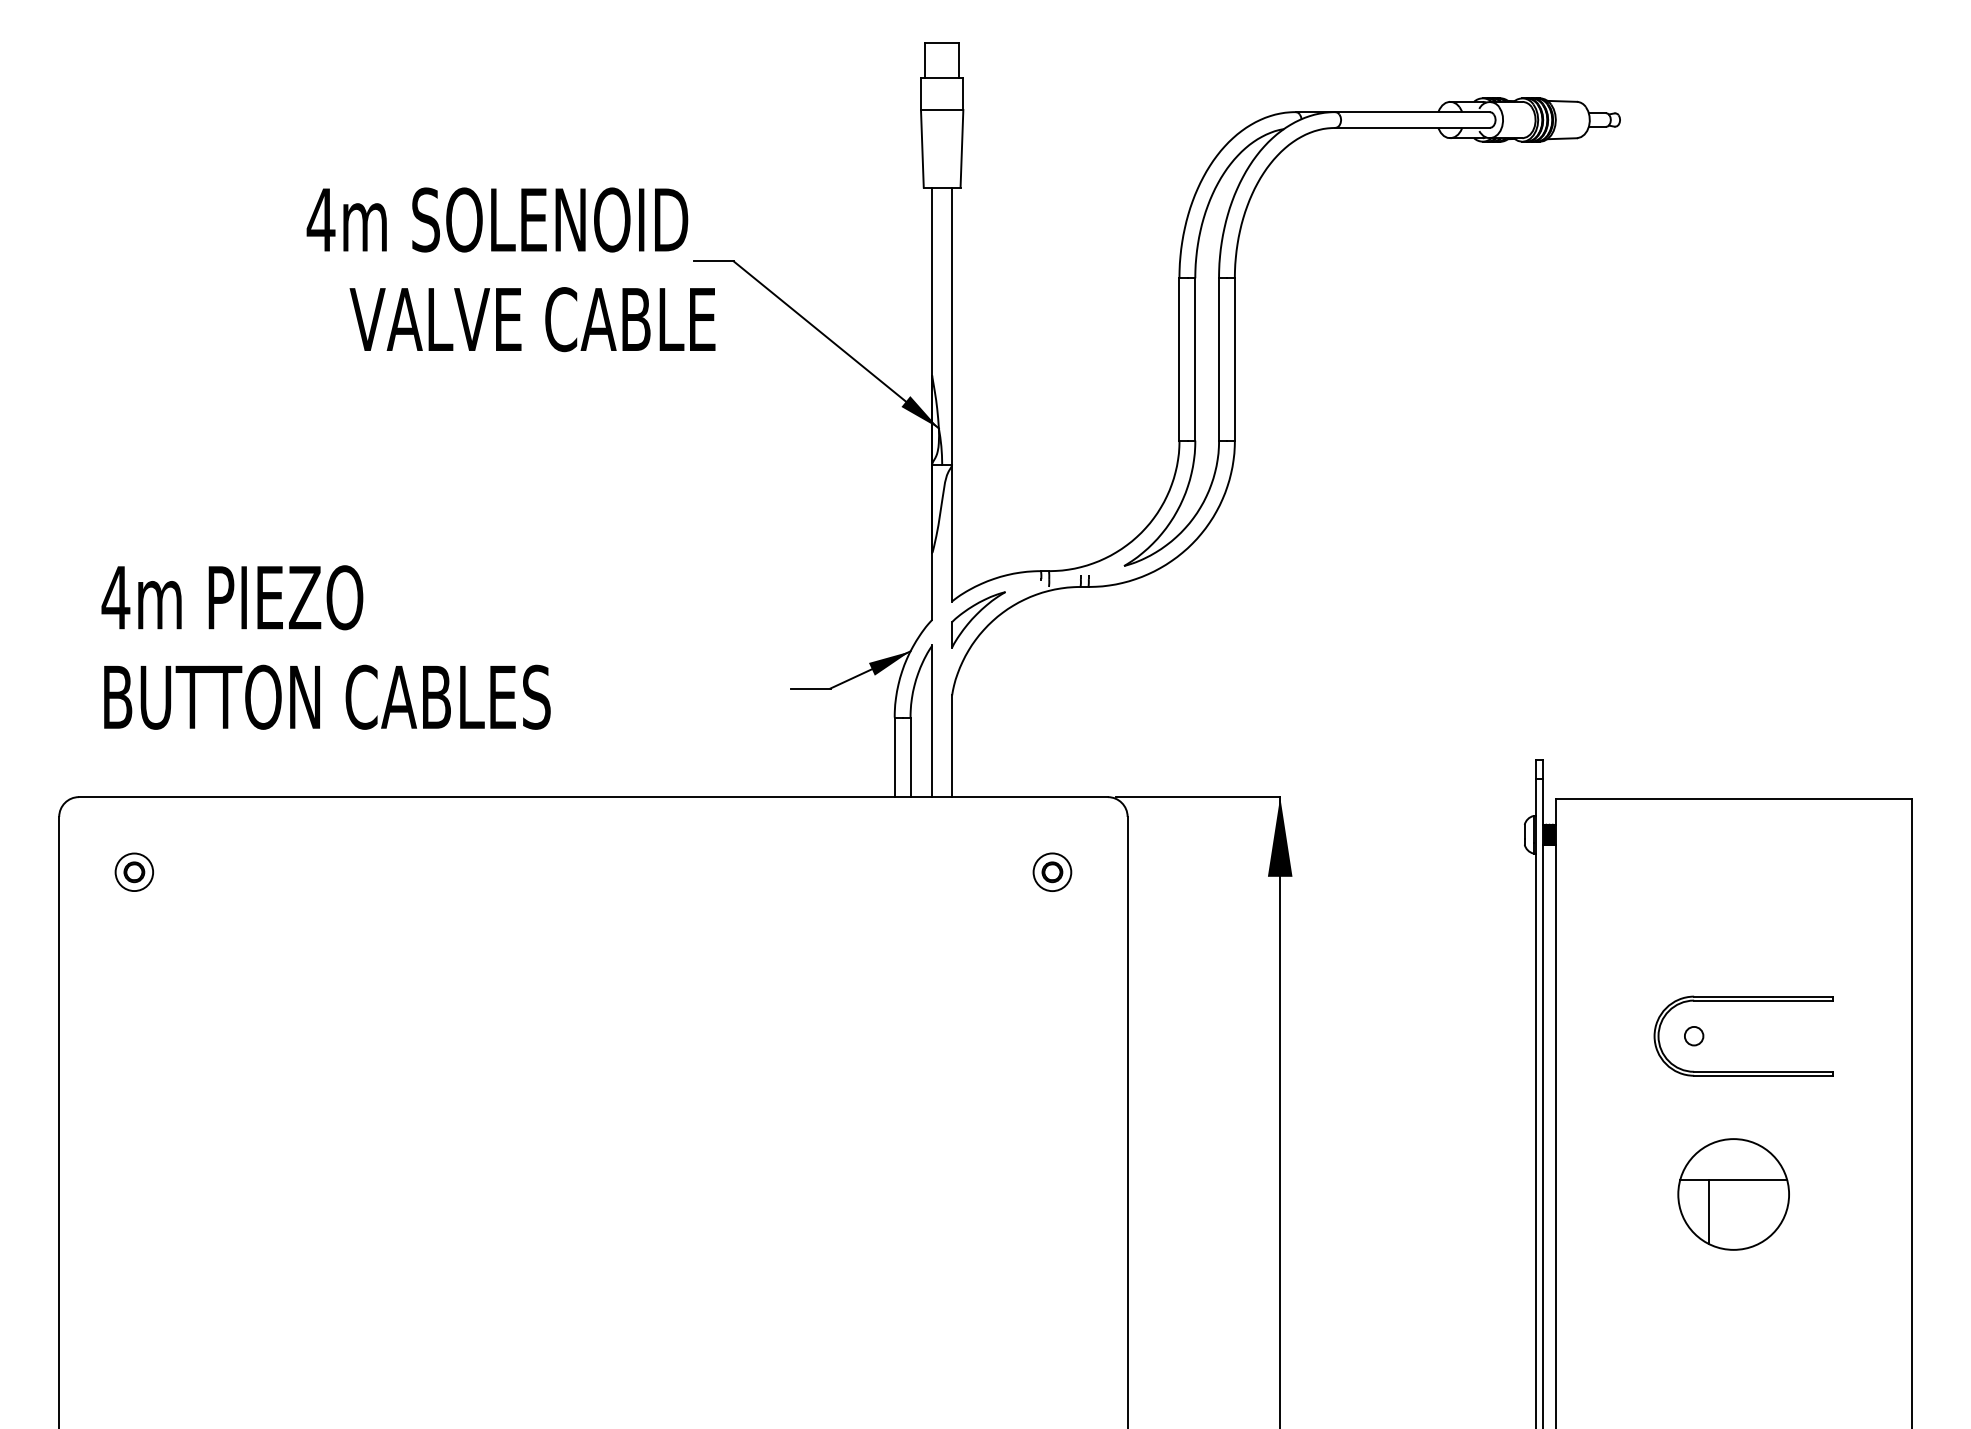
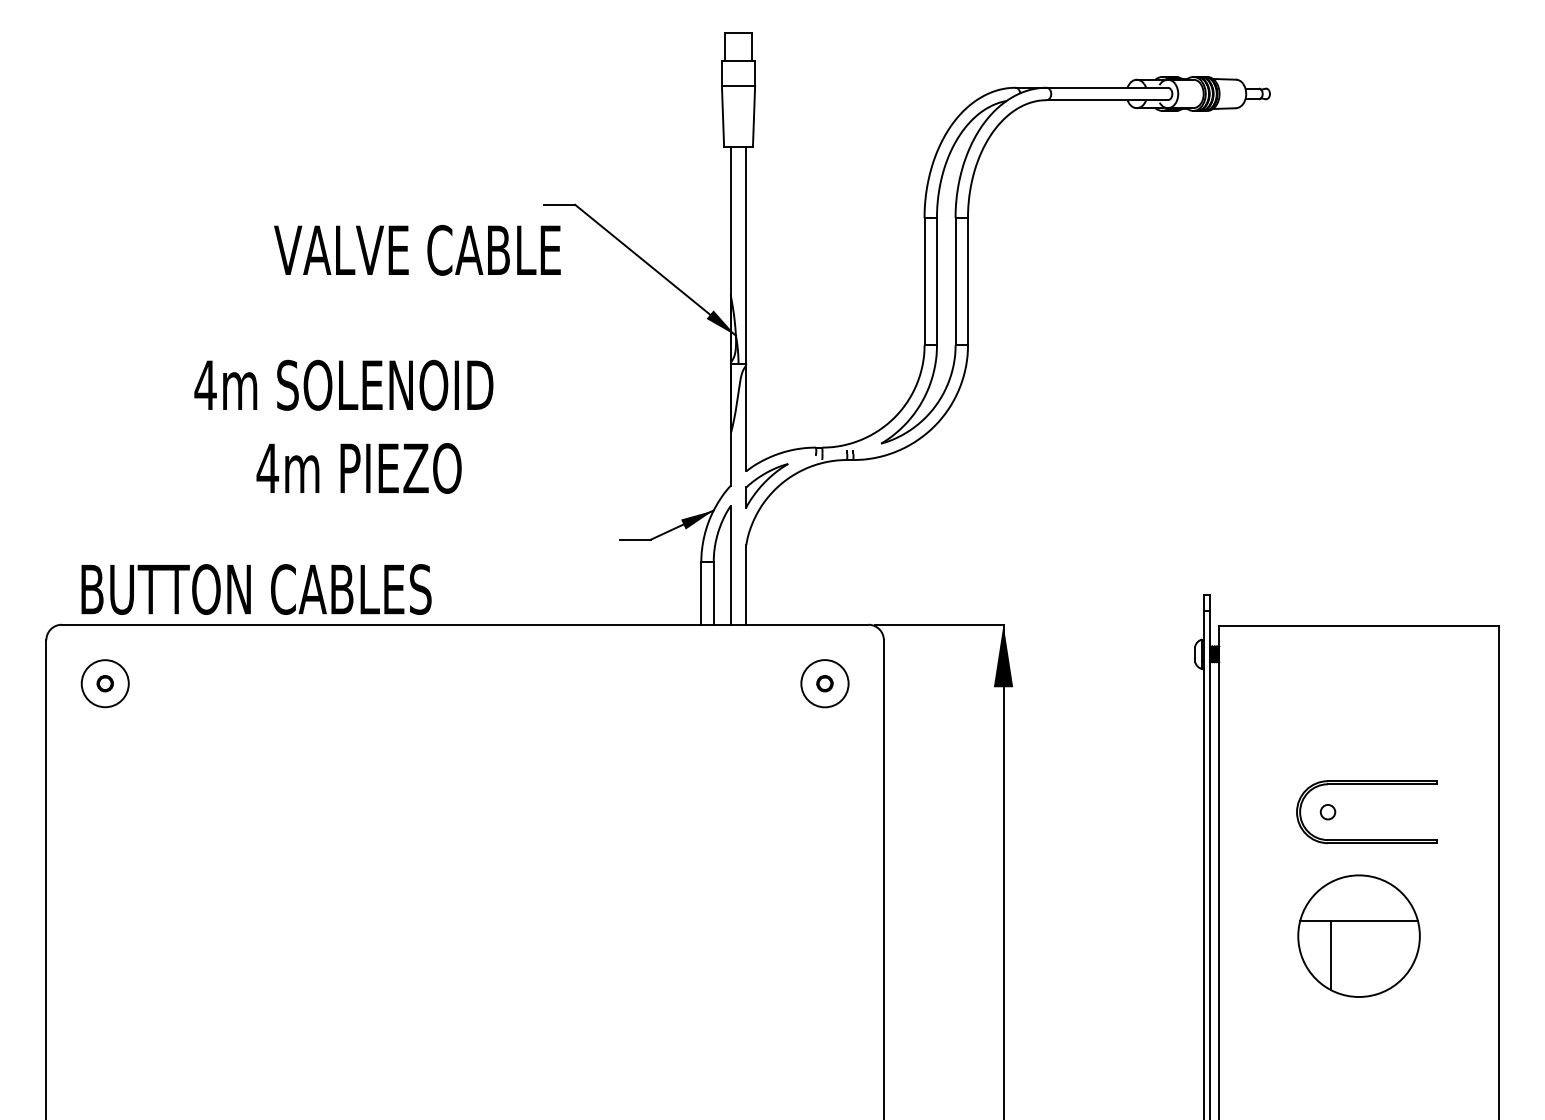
text: (496, 218) -> (343, 384), moved
text: (231, 597) -> (358, 468), moved
text: (327, 697) -> (256, 589), moved
circle: (133, 872) -> (104, 683), size x1.6
circle: (1051, 872) -> (824, 683), size x1.6
part: (1733, 1194) -> (1358, 936), size x1.4

